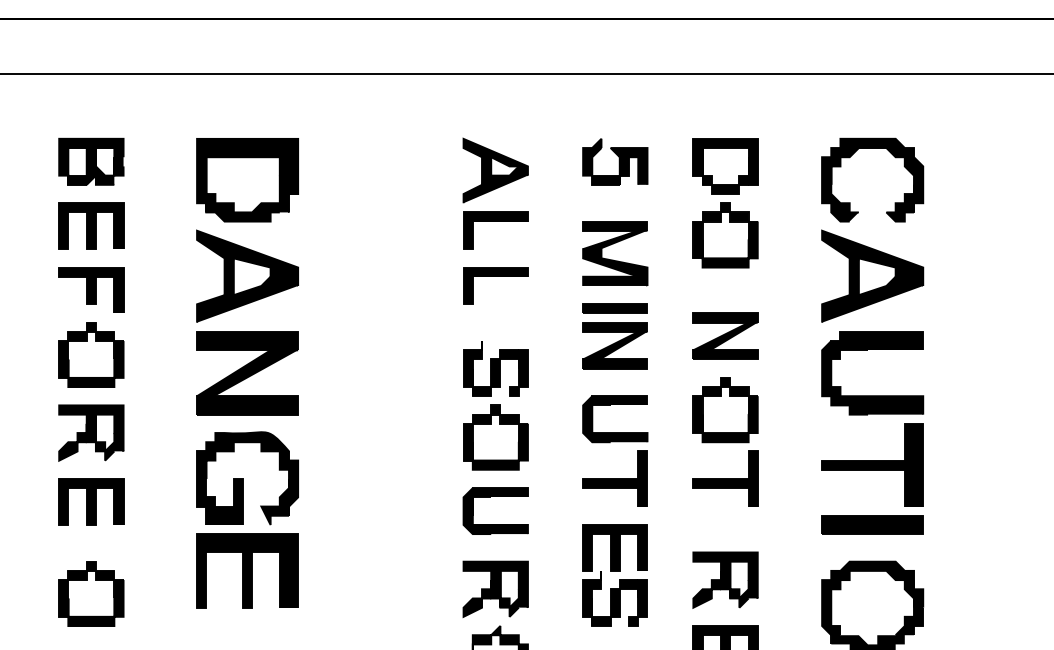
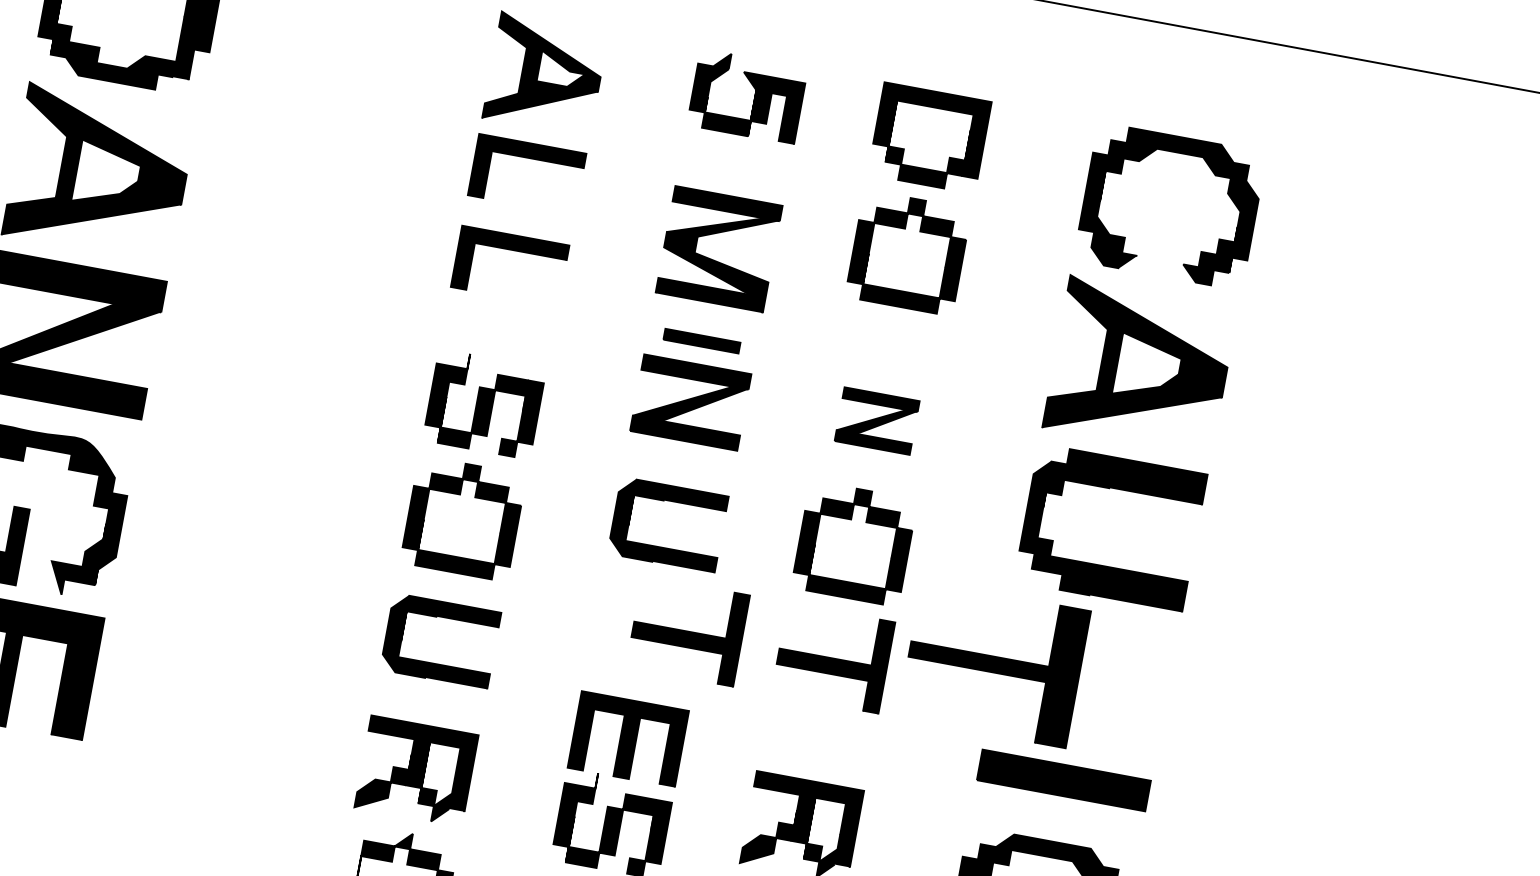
part: (614, 308) -> (700, 340), size x0.7
part: (725, 335) -> (877, 419), size x0.7
part: (872, 464) -> (994, 663), moved
part: (614, 478) -> (686, 630), moved

